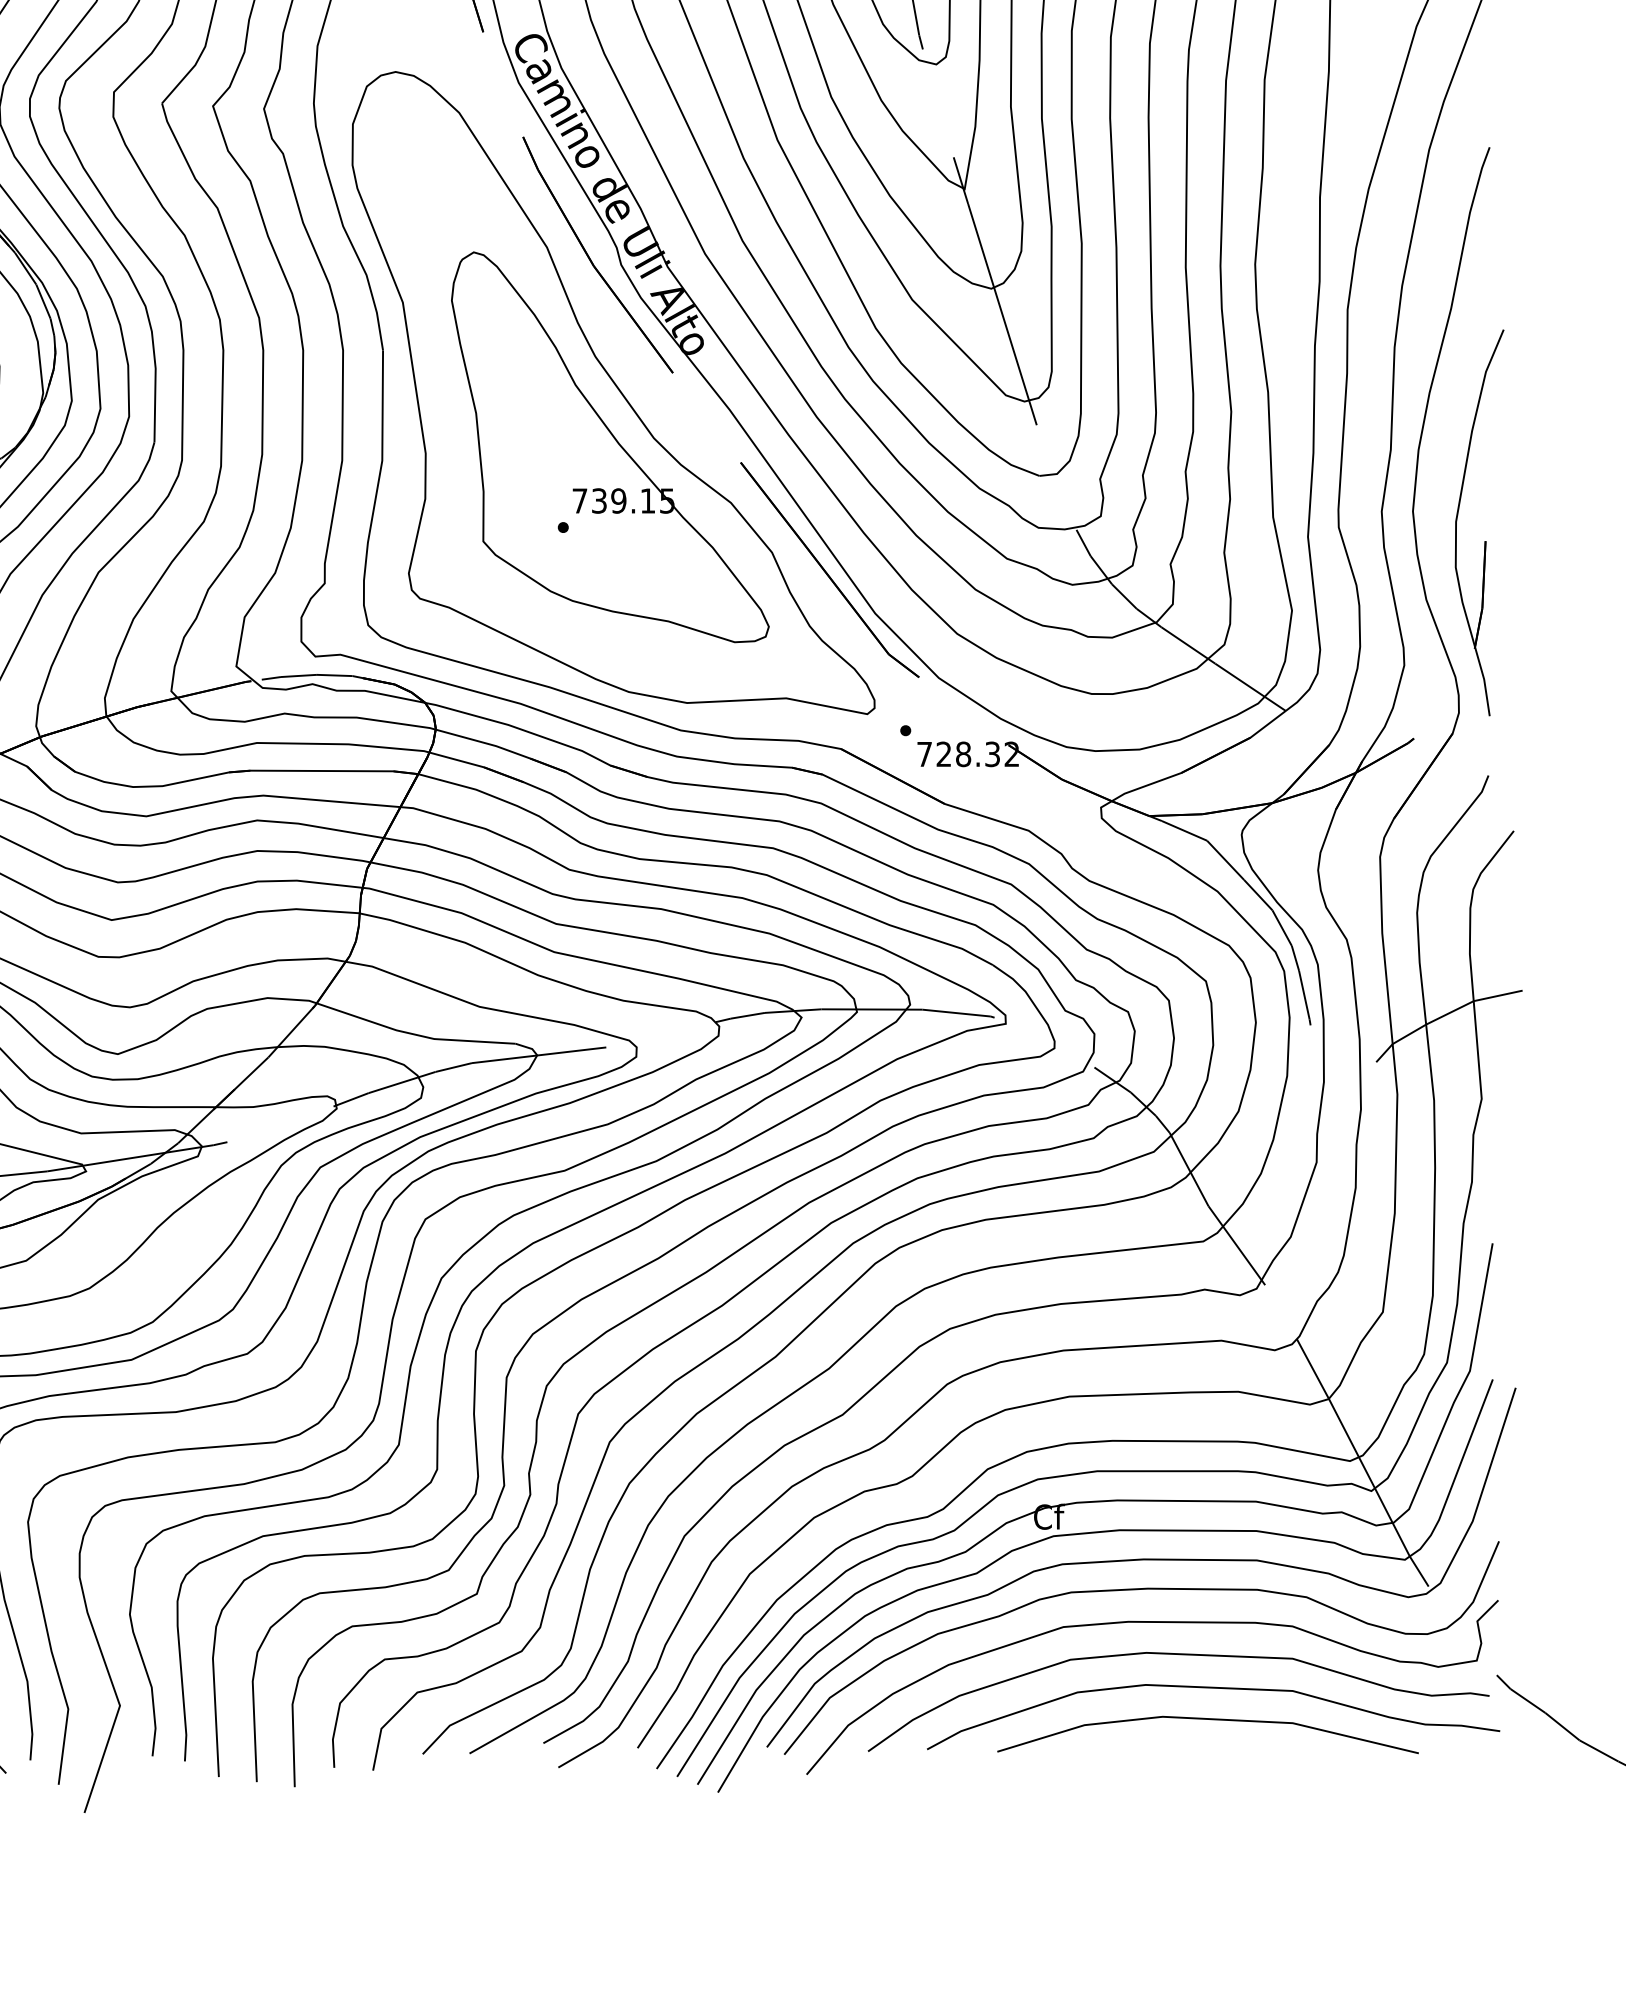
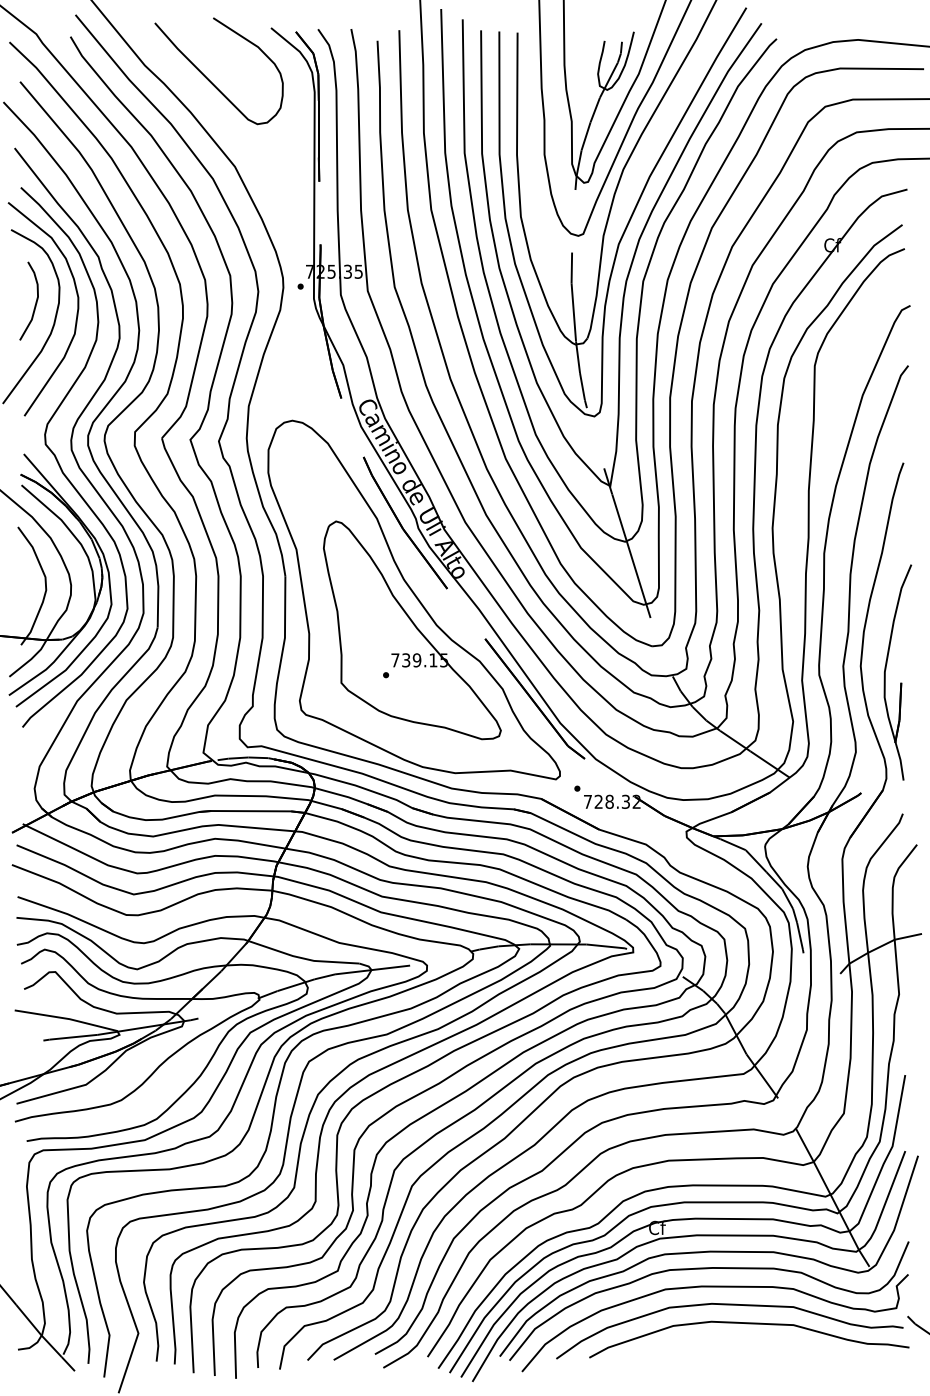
line: (1208, 1720) -> (746, 1341), removed

